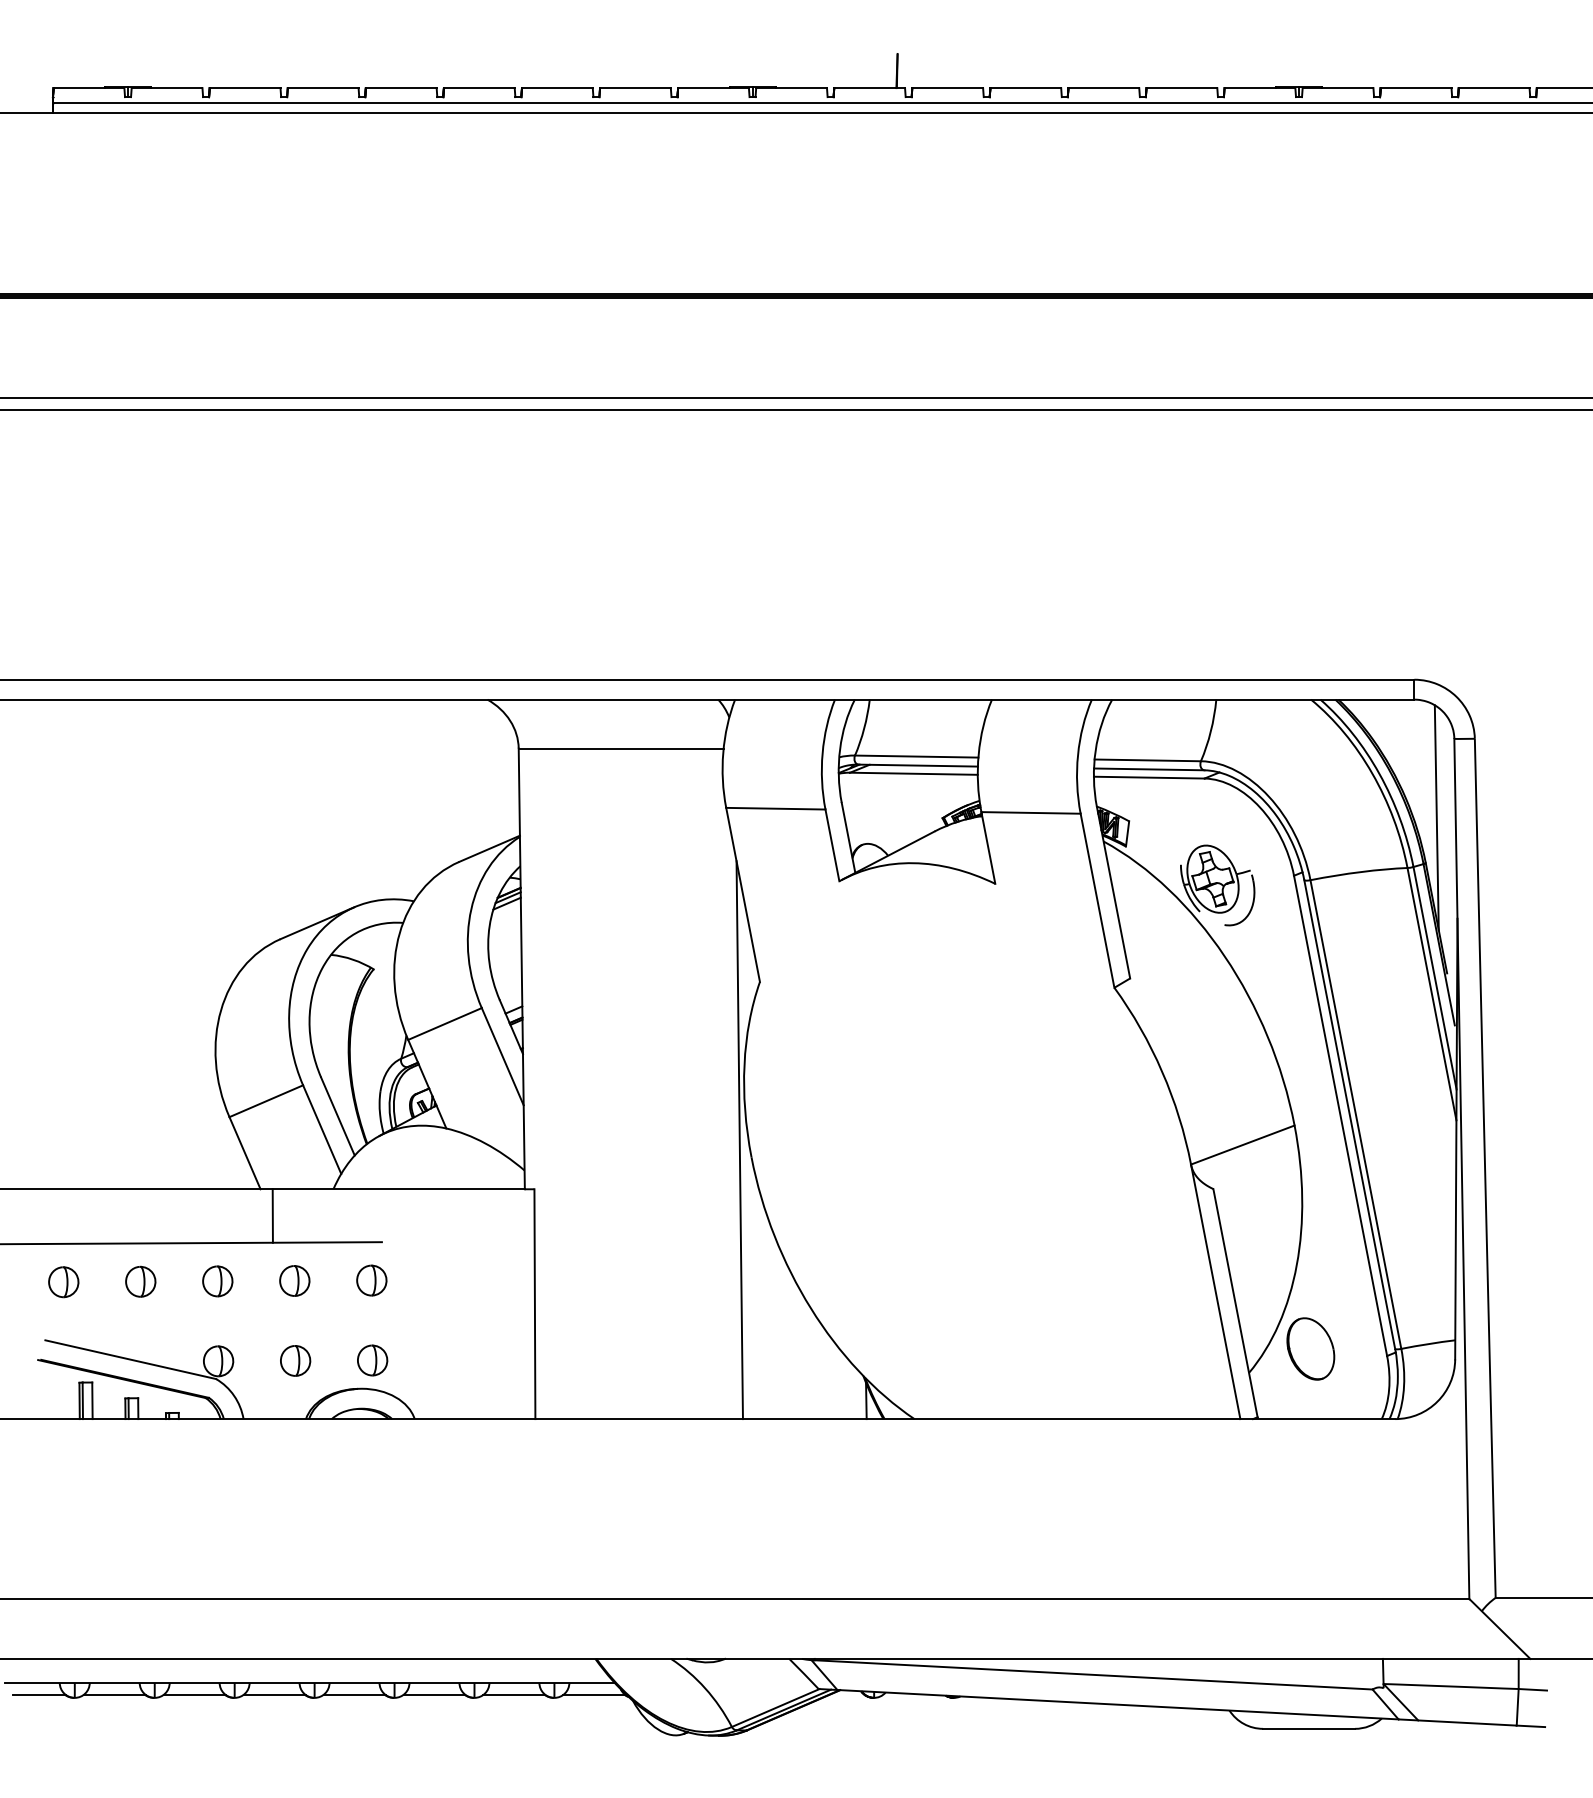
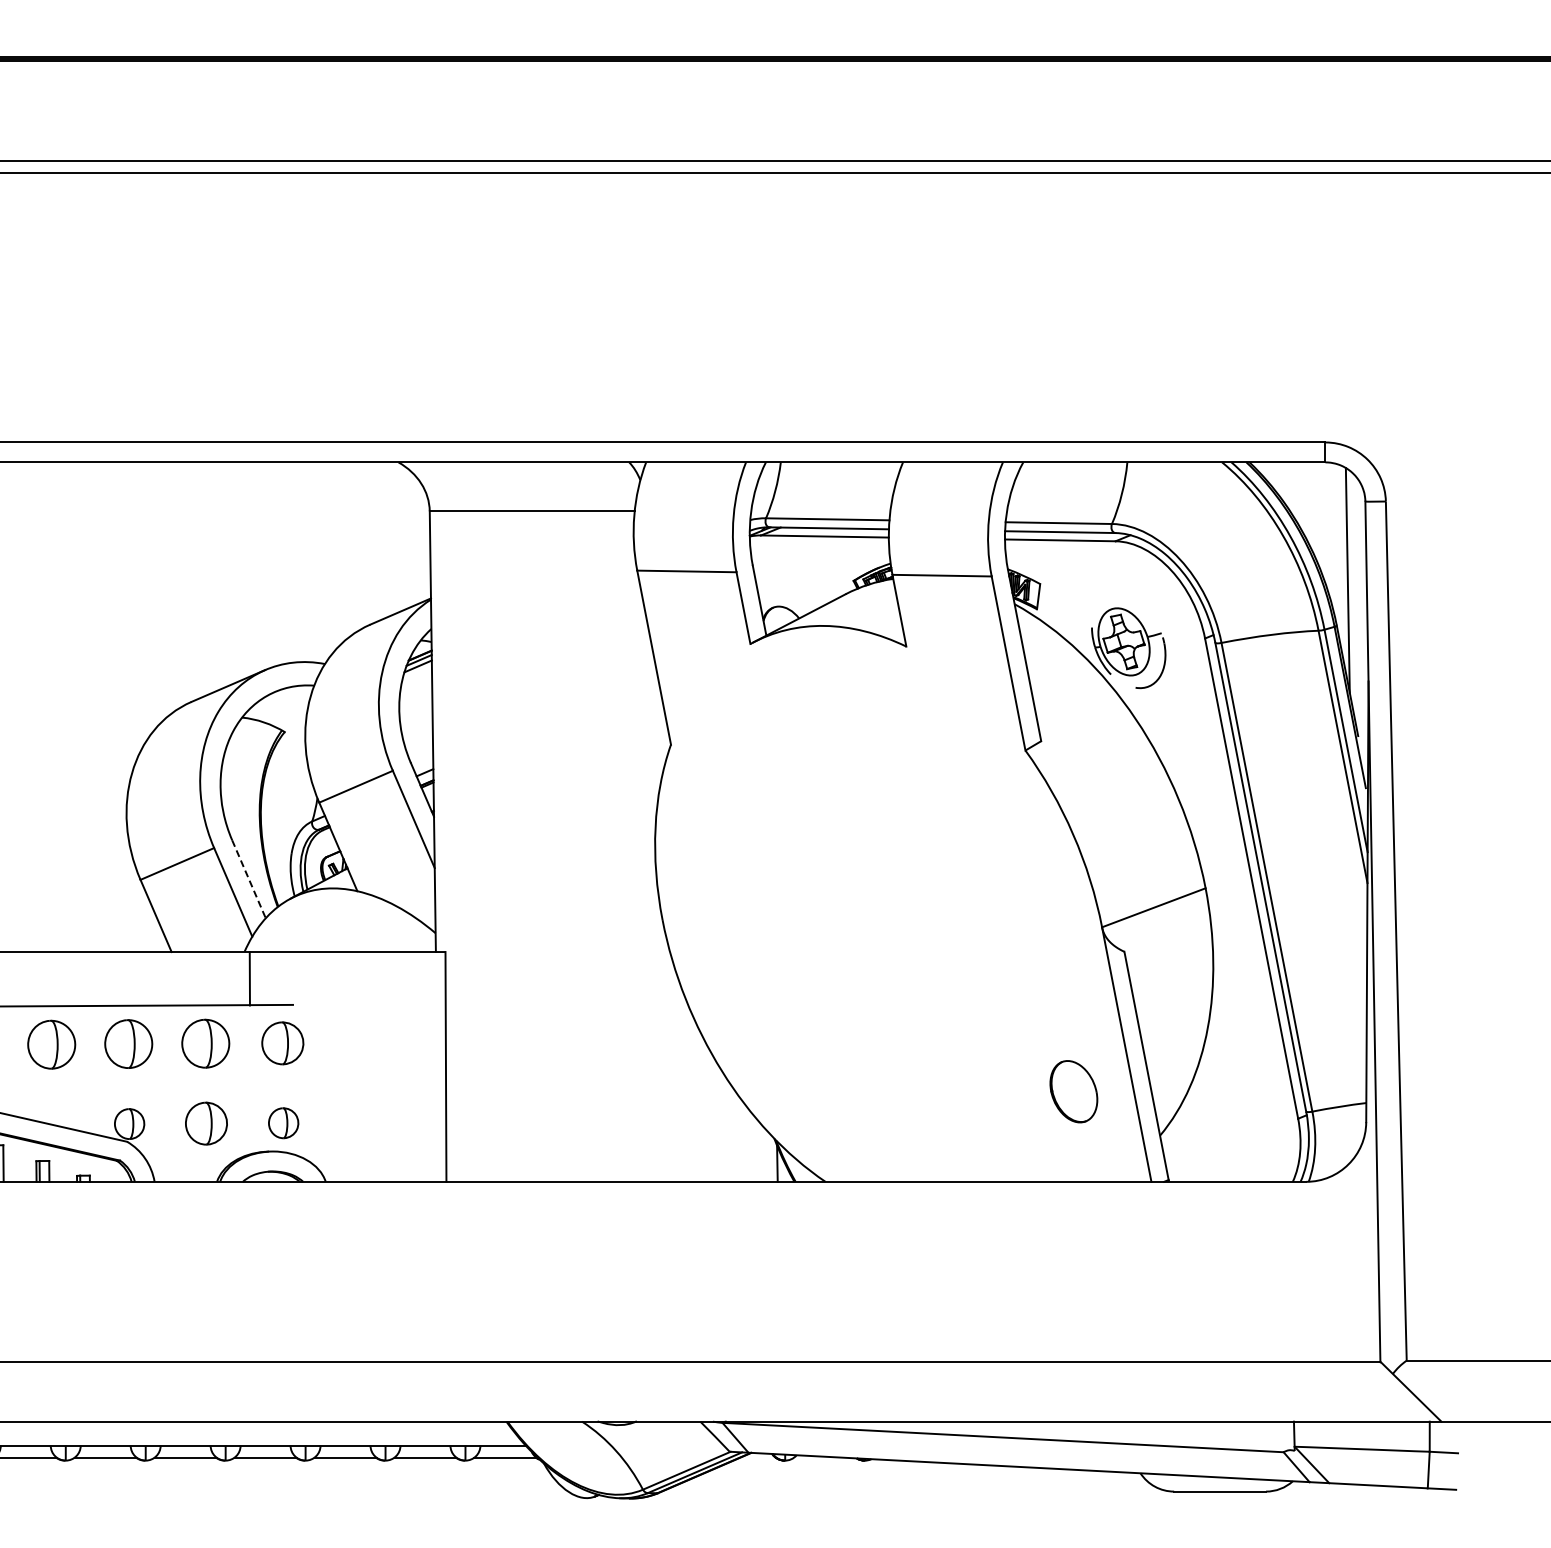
line: (338, 1117) -> (249, 880), solid -> dashed
line: (739, 1140) -> (650, 903), removed
line: (272, 1215) -> (249, 978), moved
part: (294, 1280) -> (205, 1043), size x1.6
part: (371, 1280) -> (282, 1043), size x1.4
part: (140, 1281) -> (51, 1044), size x1.6
part: (217, 1281) -> (128, 1044), size x1.6
part: (1310, 1348) -> (1073, 1091), moved
part: (295, 1360) -> (206, 1123), size x1.4

